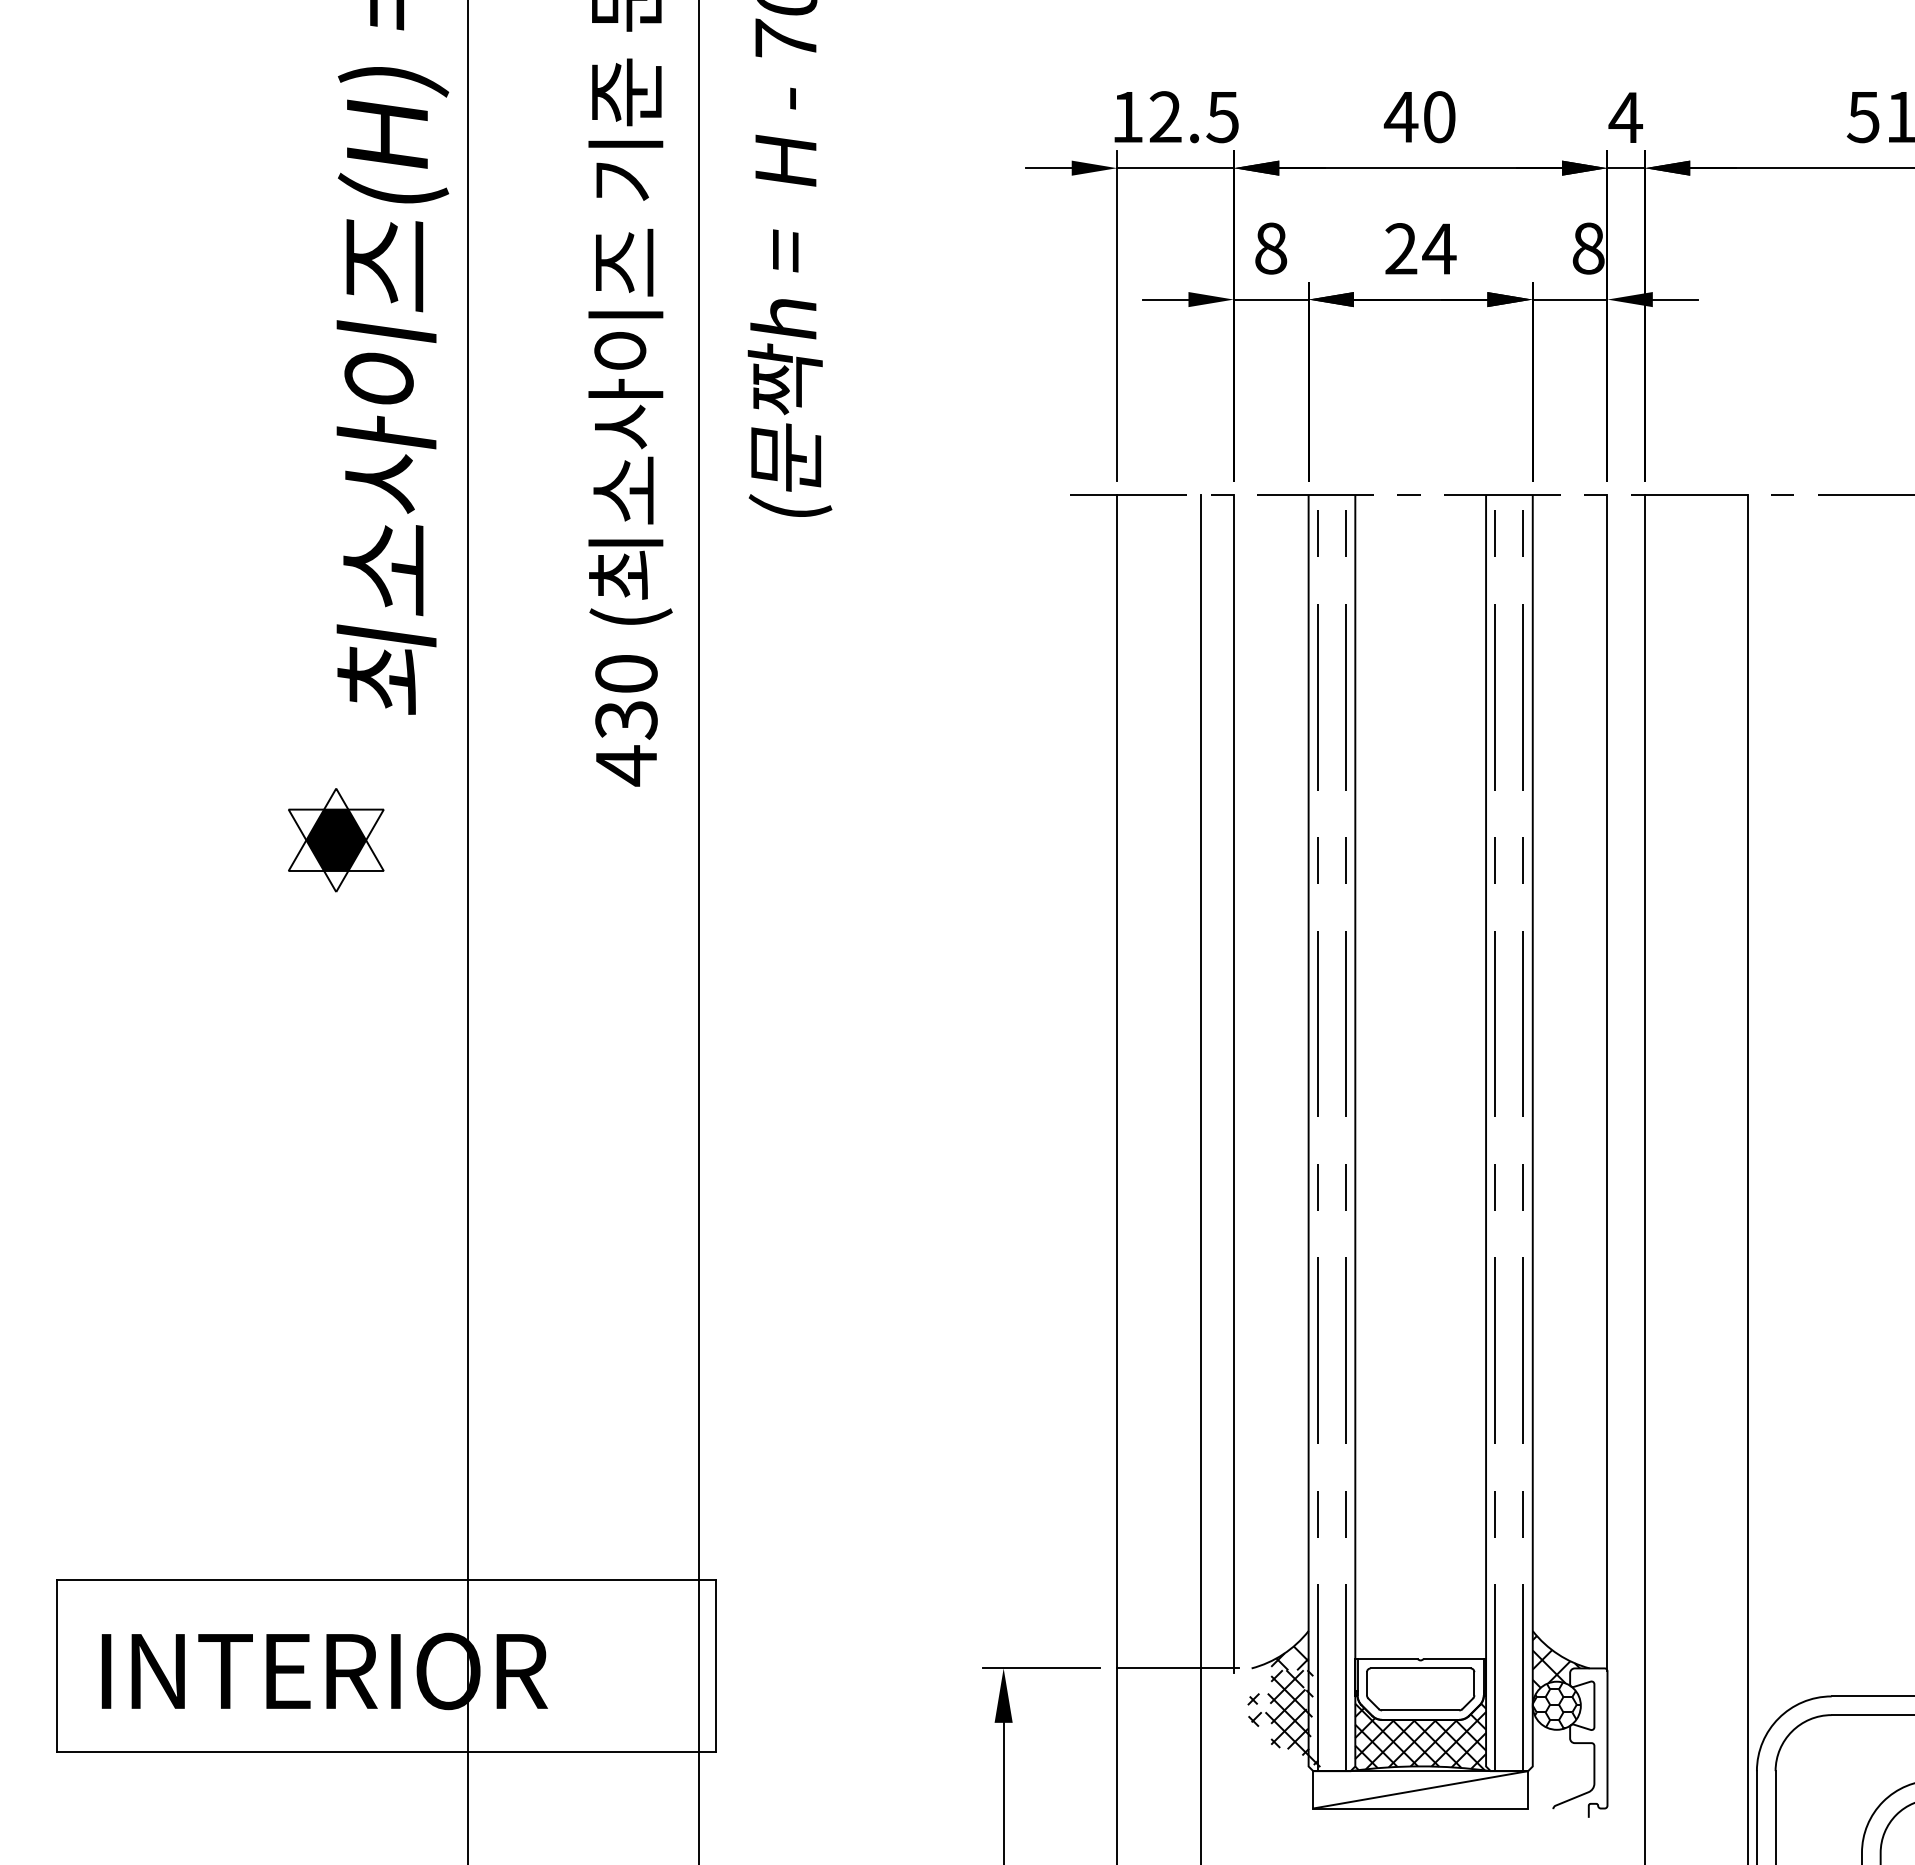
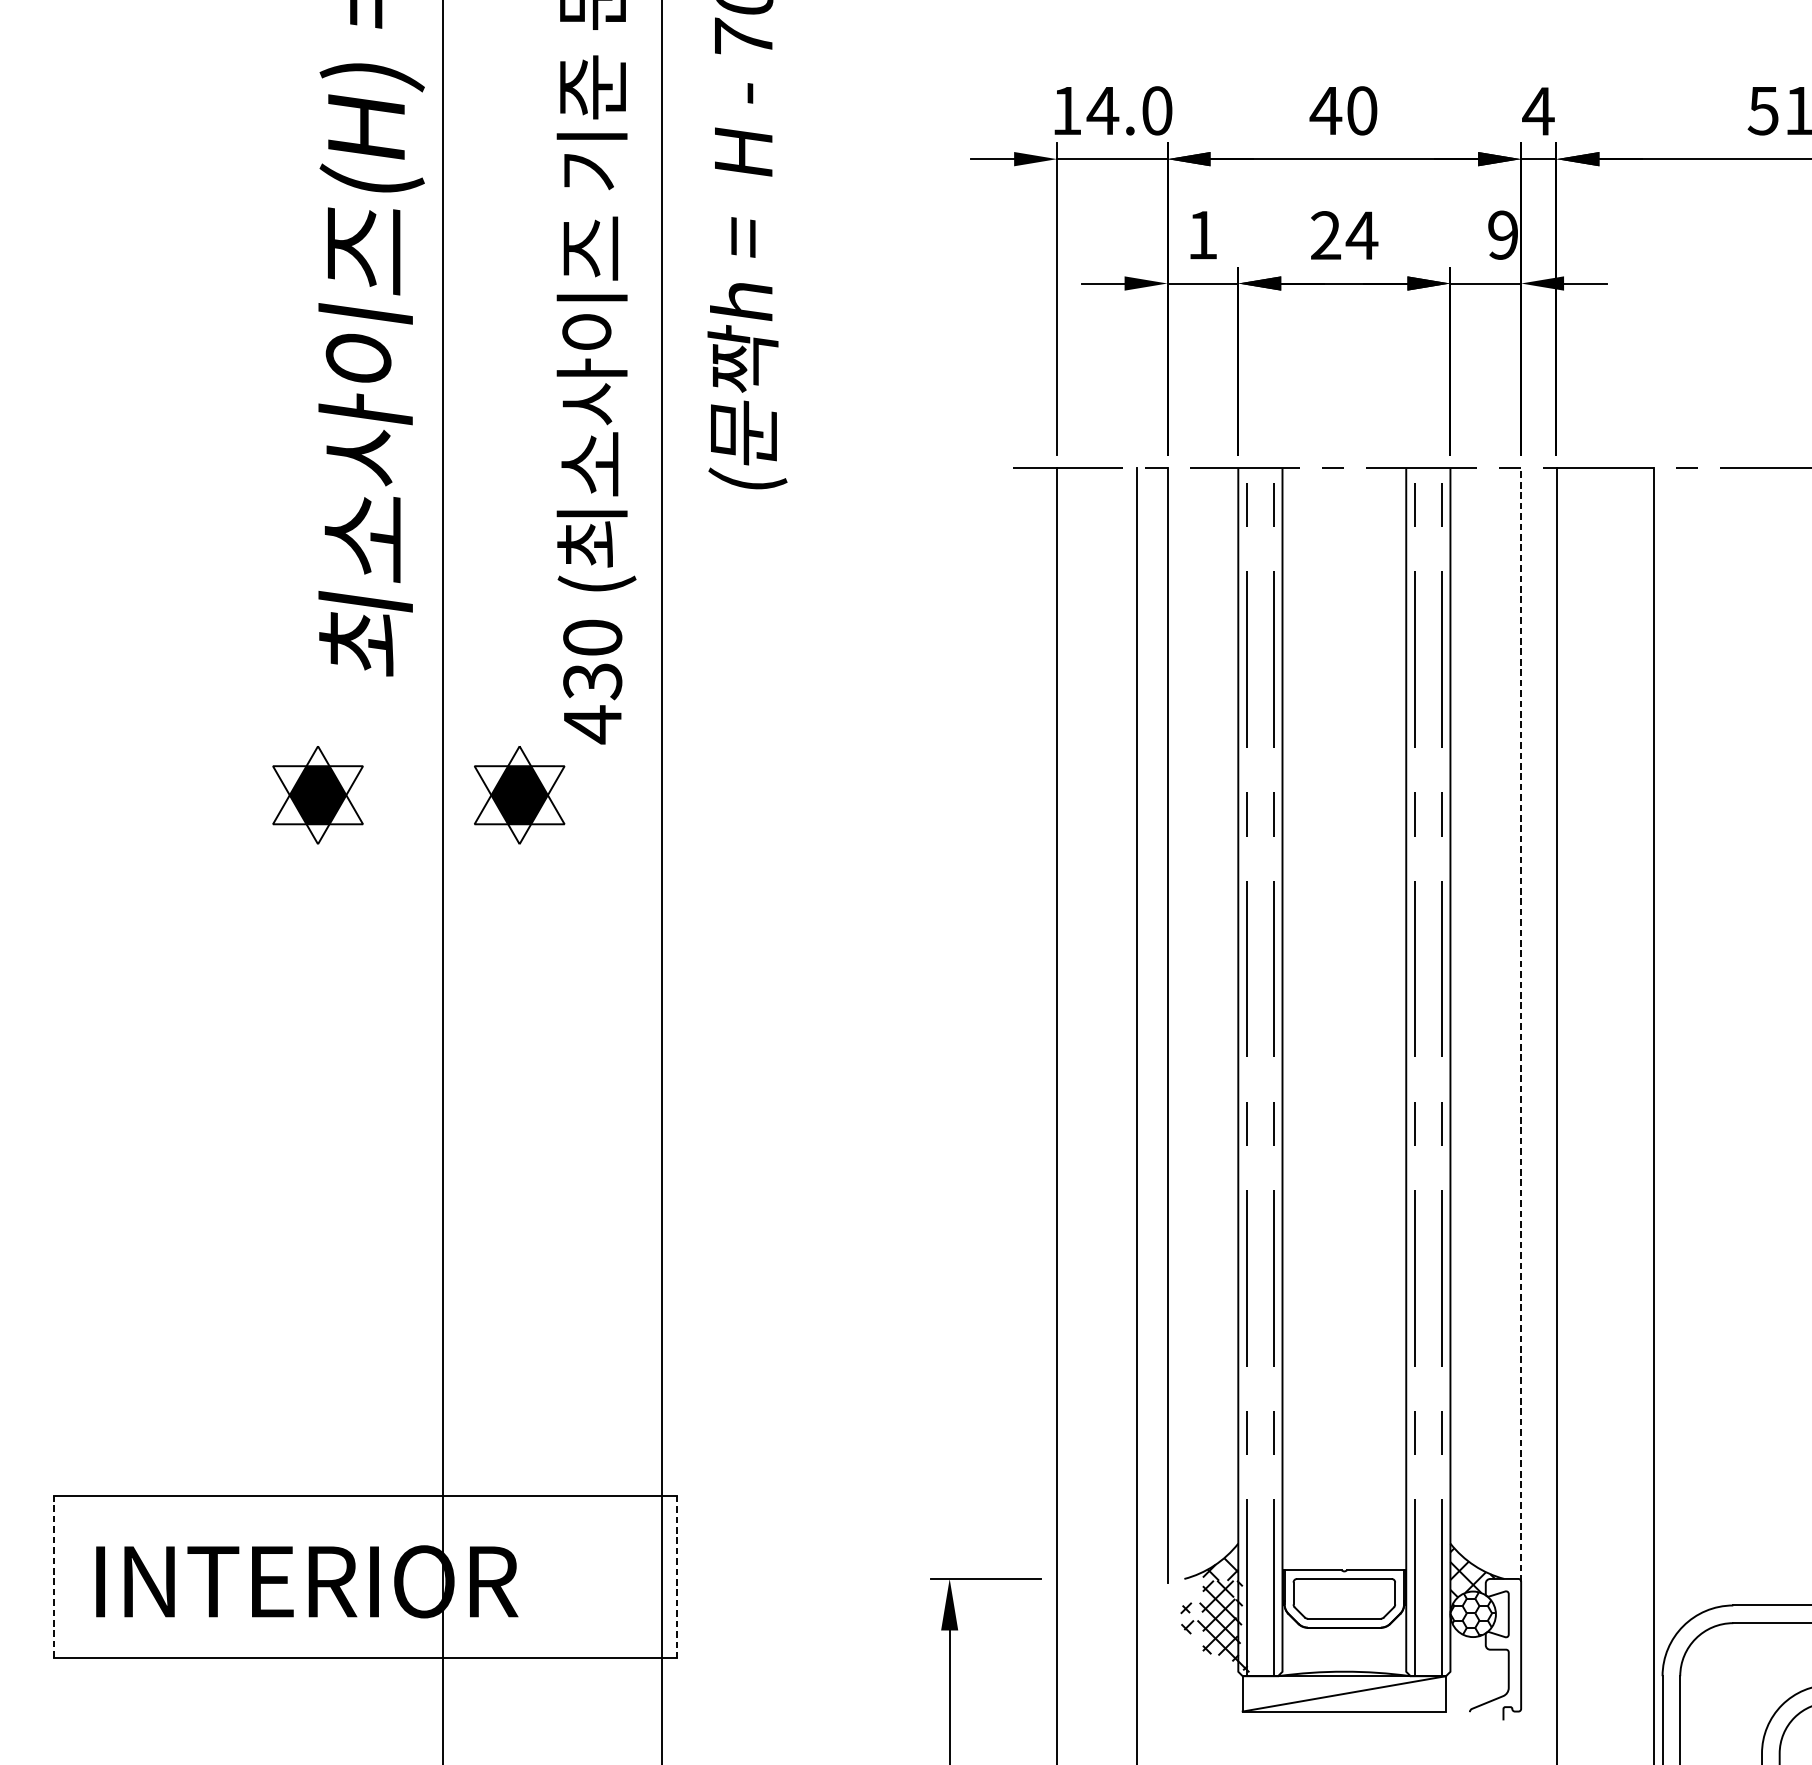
text: (1193, 117) -> (1129, 111), 12.5 -> 14.0
text: (1271, 248) -> (1203, 235), 8 -> 1
text: (1588, 248) -> (1503, 235), 8 -> 9
part: (549, 840) -> (519, 795), added
line: (1607, 1082) -> (1521, 1024), solid -> dashed
line: (57, 1666) -> (54, 1577), solid -> dashed
line: (715, 1666) -> (676, 1577), solid -> dashed
line: (1177, 1668) -> (1114, 1579), removed
hatch: (1422, 1737) -> (1346, 1644), removed

